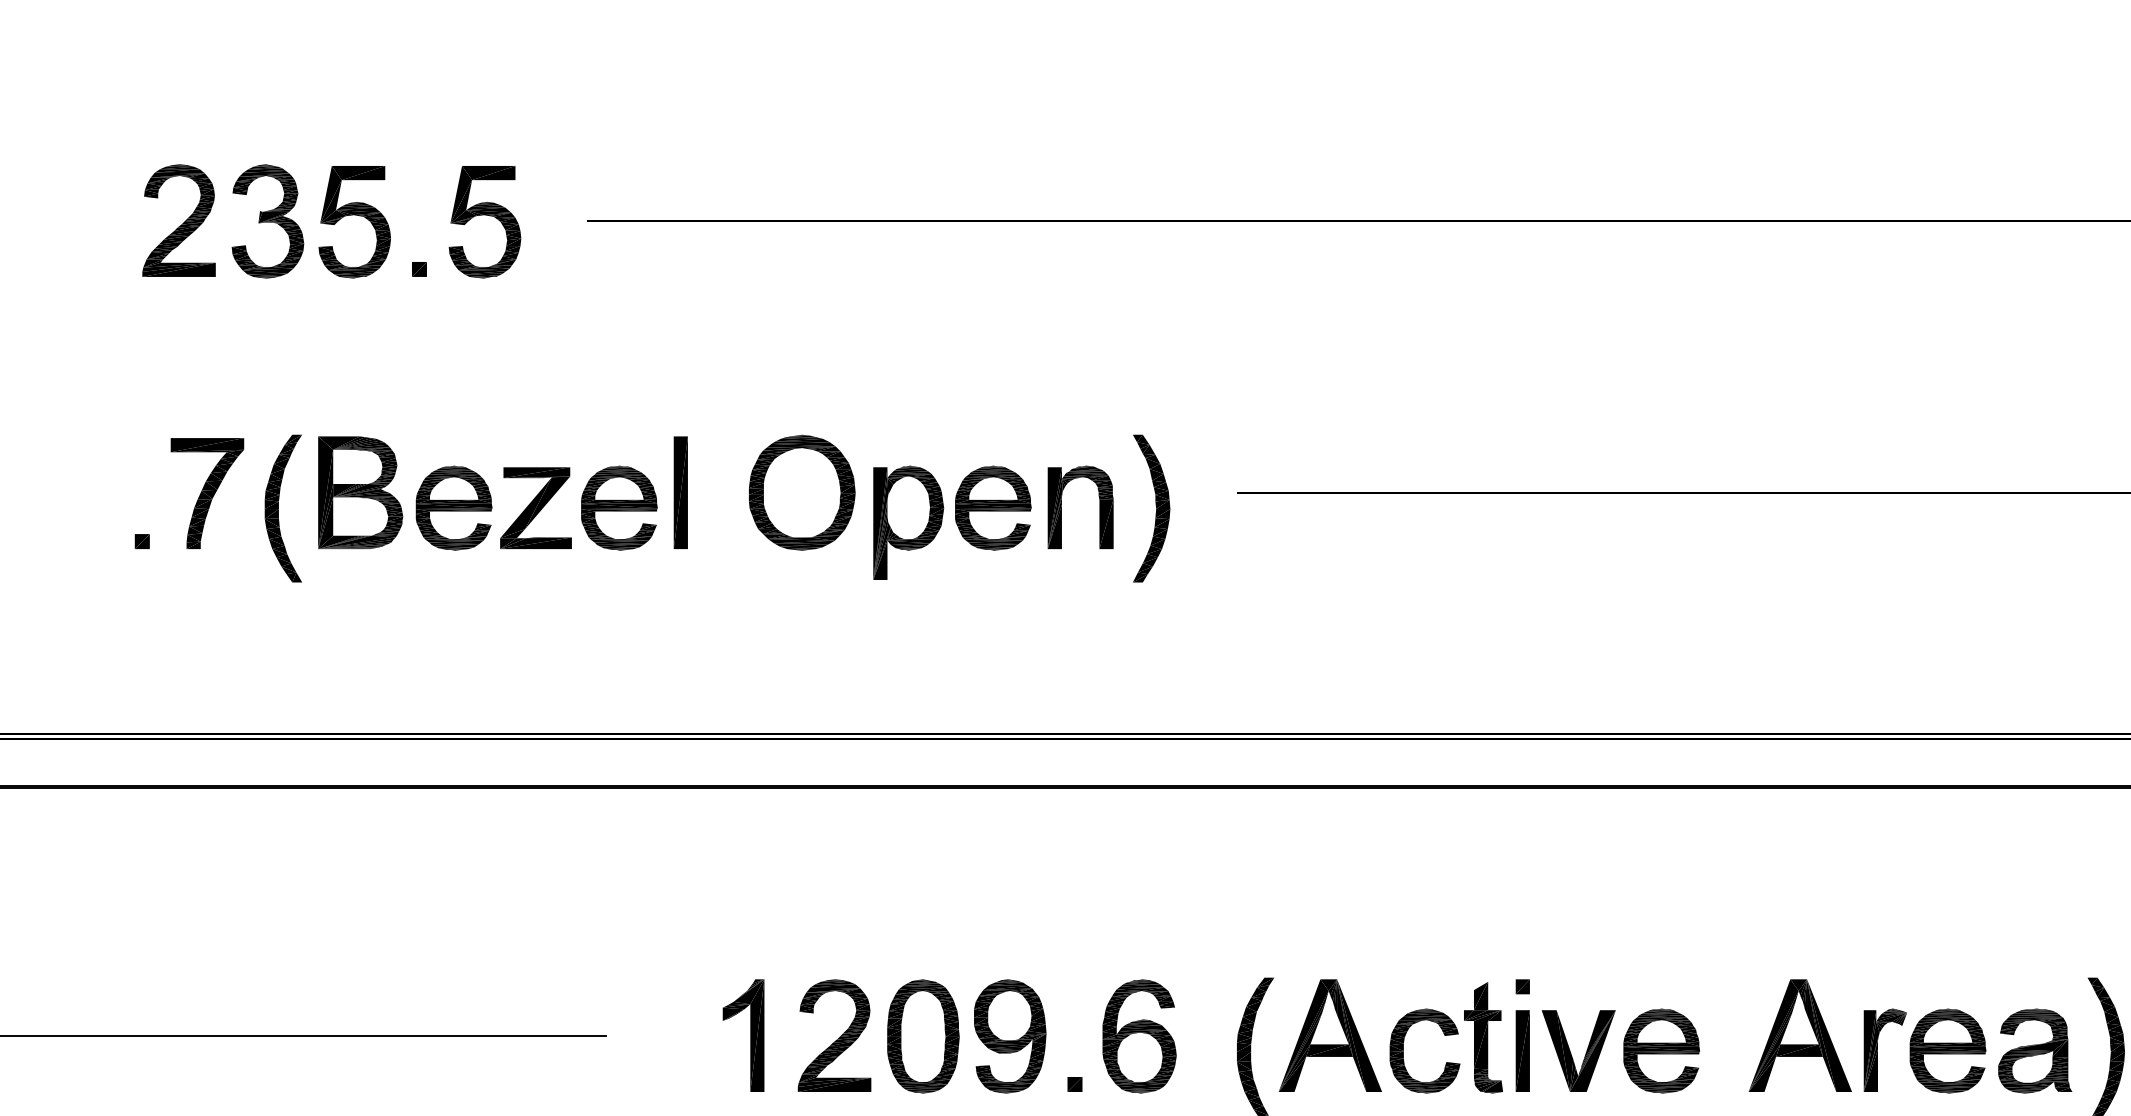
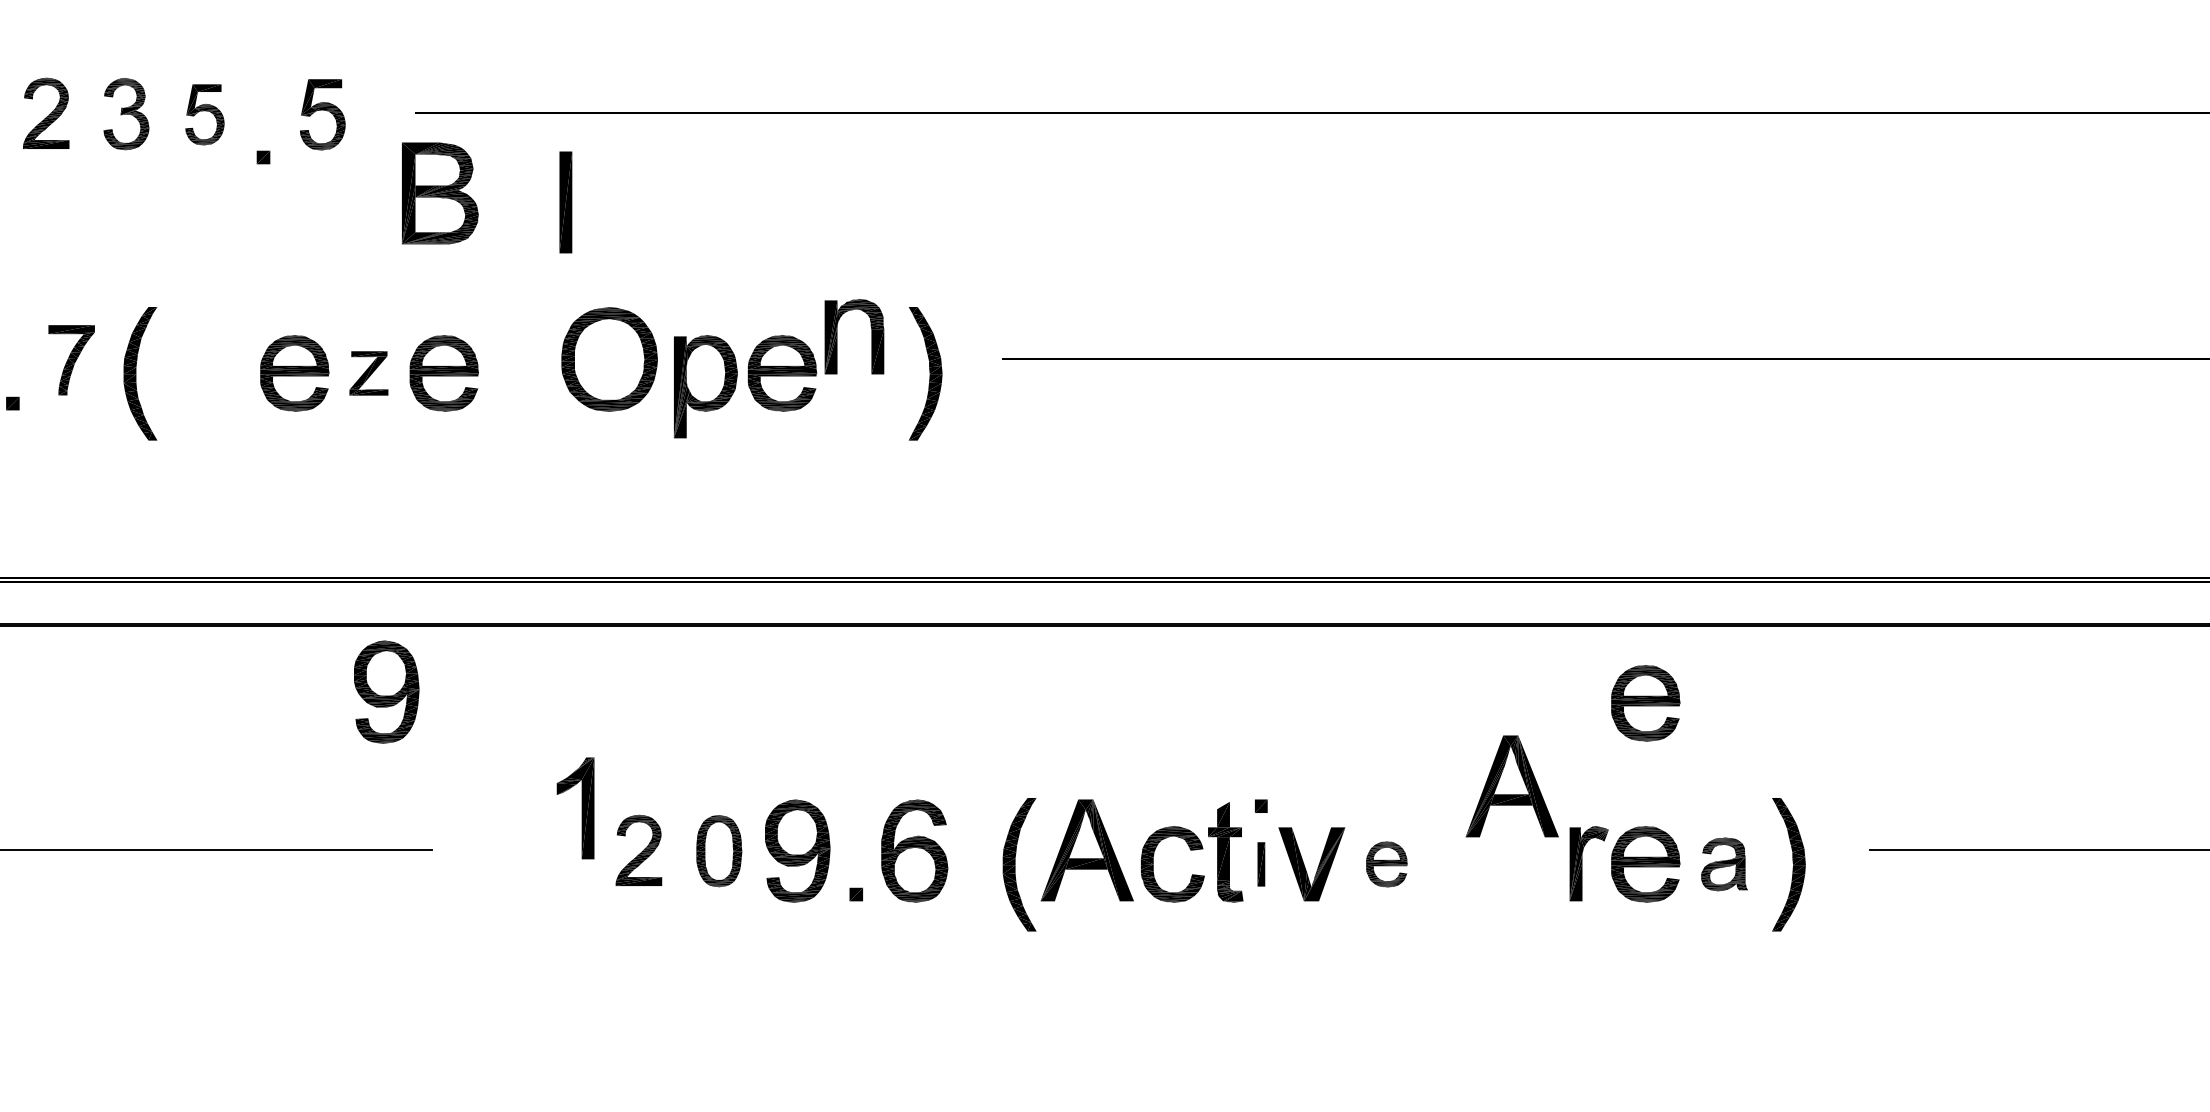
part: (179, 220) -> (46, 113), size x0.7
part: (267, 220) -> (126, 113), size x0.7
part: (354, 221) -> (204, 114), size x0.6
part: (484, 221) -> (322, 114), size x0.7
part: (360, 492) -> (440, 193), moved
part: (680, 492) -> (565, 202), moved
part: (207, 493) -> (71, 360), size x0.7
part: (1061, 507) -> (837, 336), moved
part: (535, 508) -> (368, 373), size x0.6
part: (555, 859) -> (386, 691), added
part: (1947, 873) -> (1645, 703), added
part: (743, 1035) -> (575, 808), moved
part: (834, 1035) -> (638, 850), size x0.7
part: (923, 1035) -> (719, 850), size x0.7
part: (1799, 1035) -> (1511, 786), moved
part: (1523, 1051) -> (1261, 864), size x0.6
part: (1661, 1051) -> (1386, 864), size x0.6
part: (2035, 1051) -> (1724, 864), size x0.7

